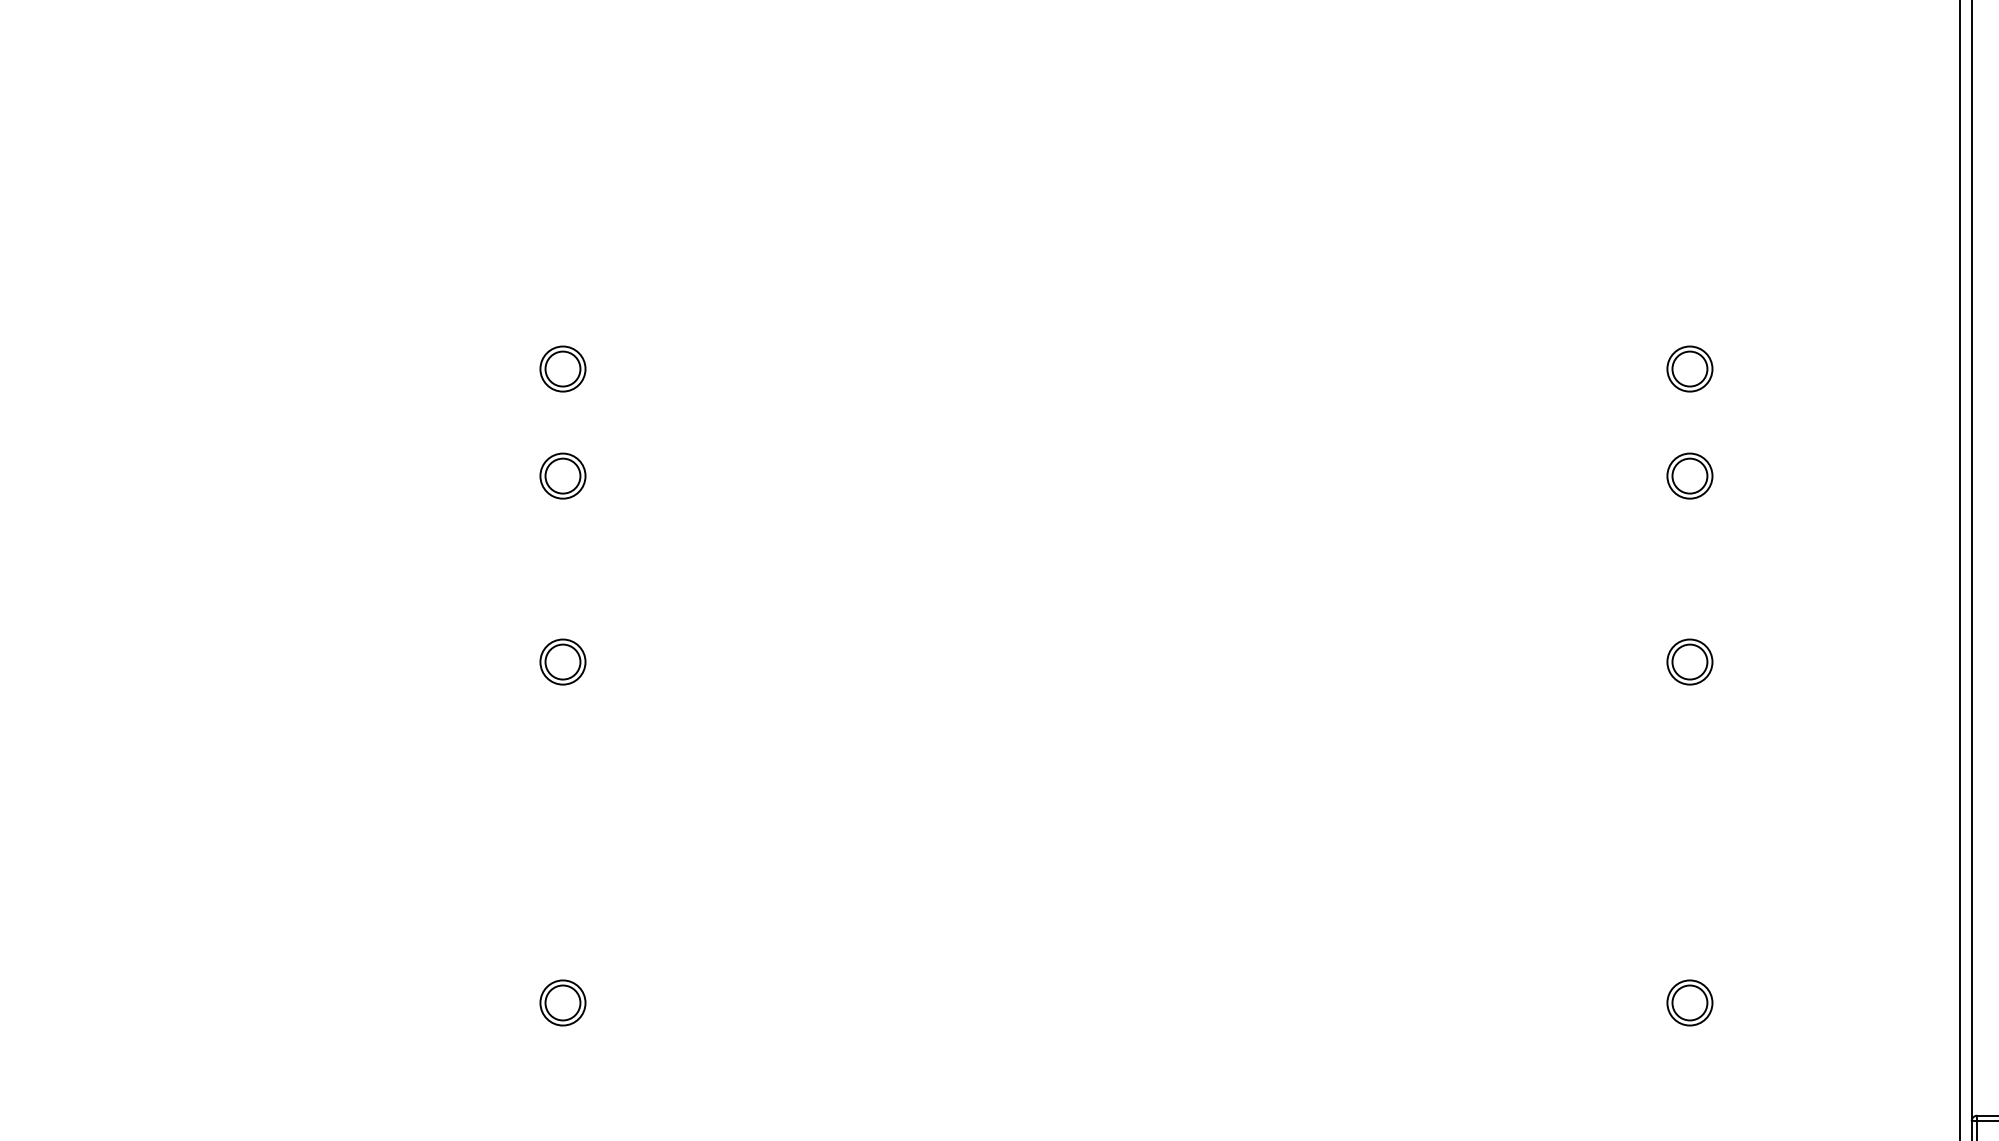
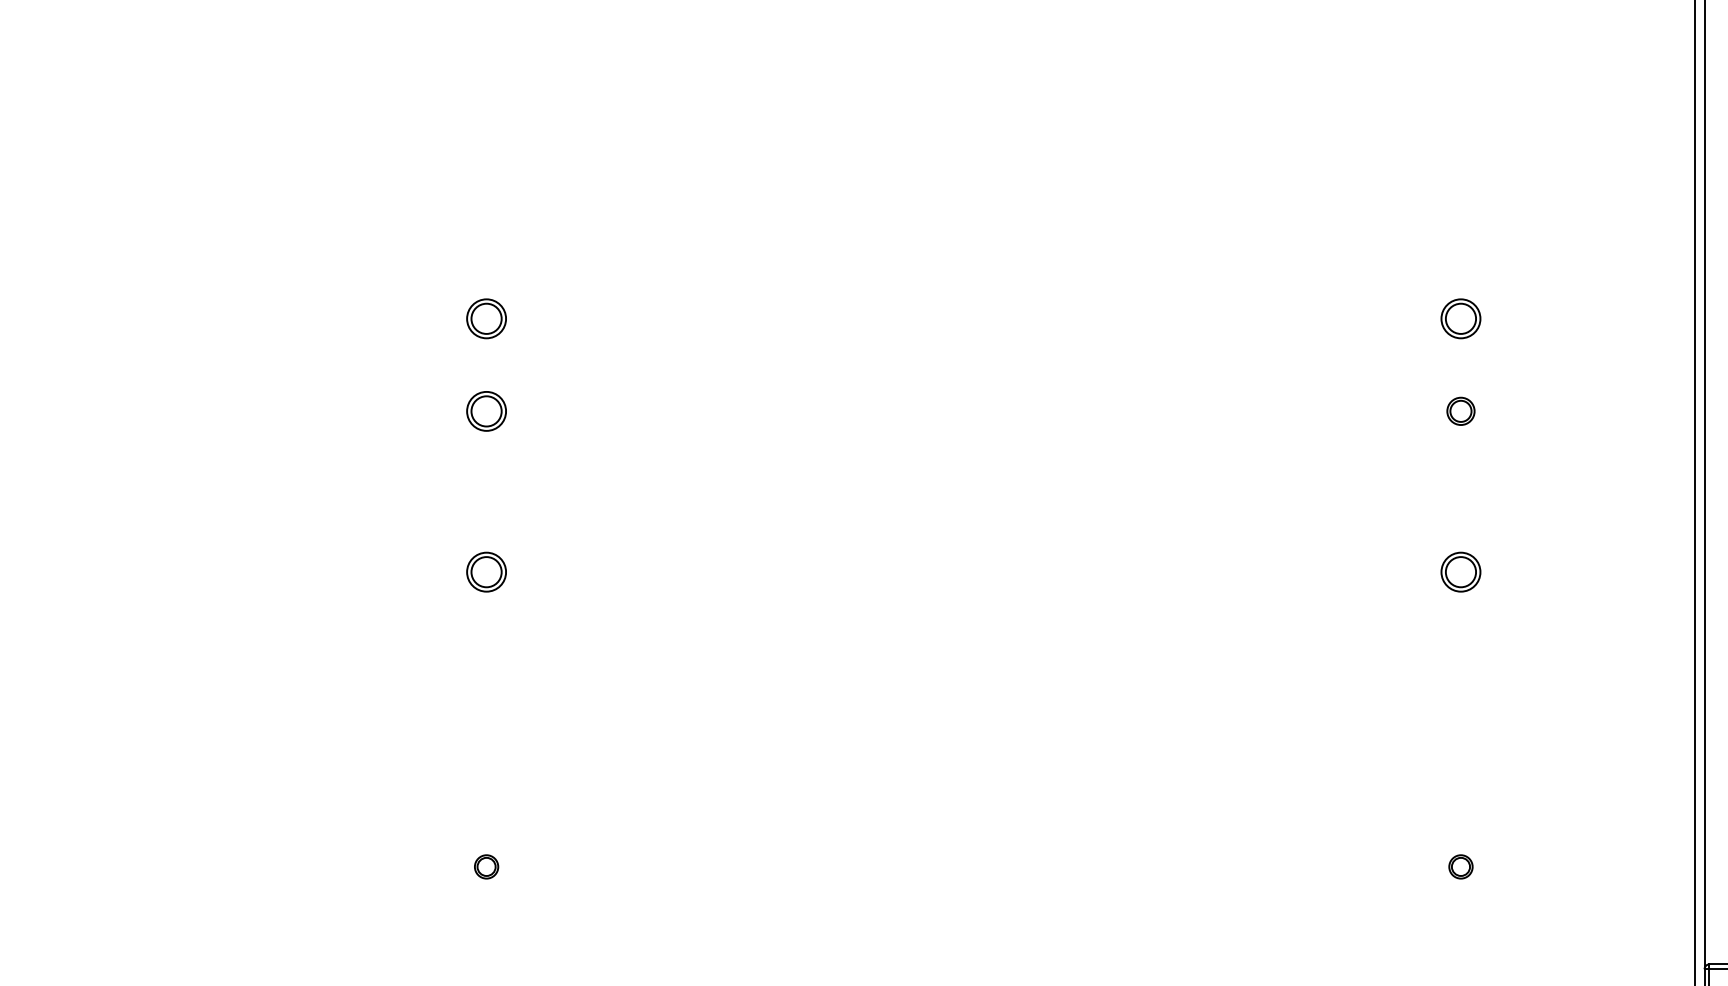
part: (1689, 475) -> (1460, 410), size x0.7
part: (562, 1002) -> (486, 866), size x0.6
part: (1689, 1002) -> (1460, 866), size x0.6

